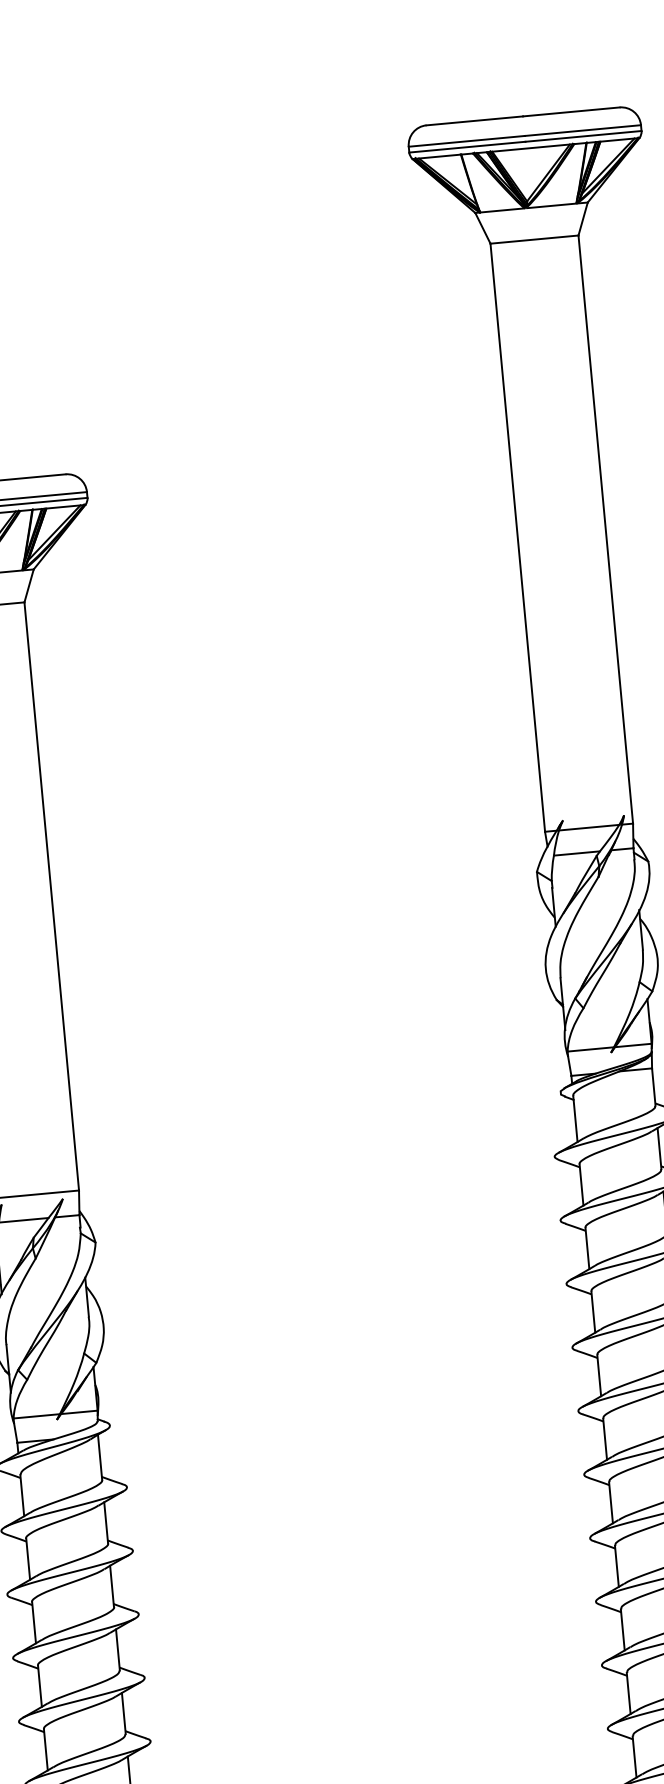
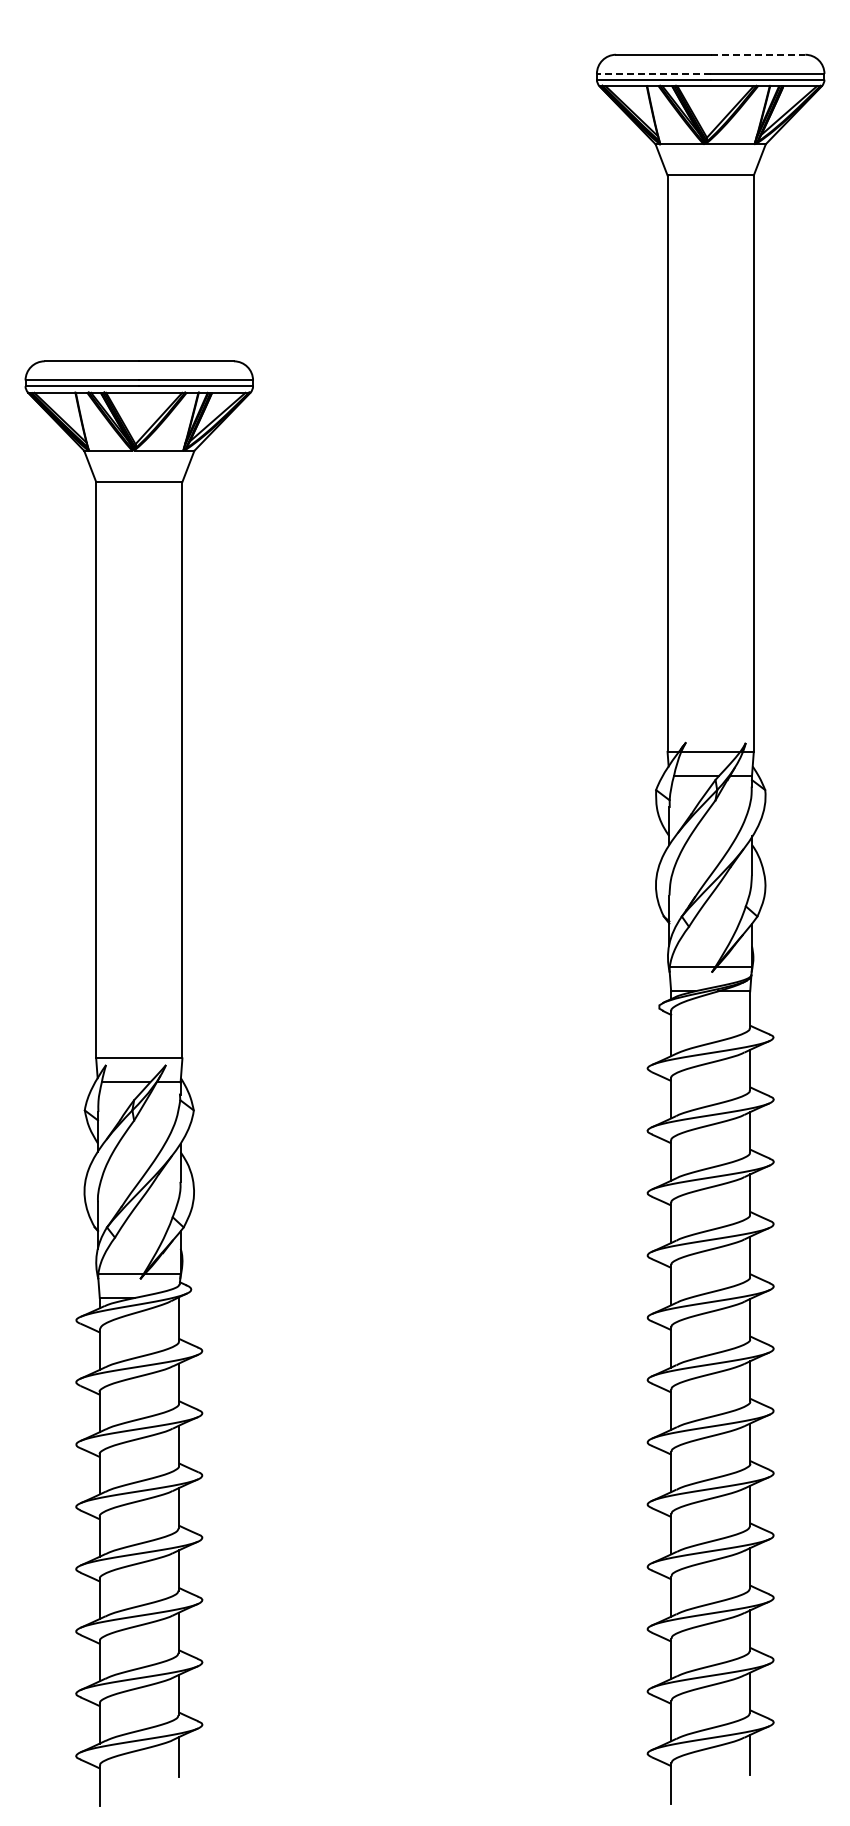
line: (571, 111) -> (758, 54), solid -> dashed
line: (466, 140) -> (653, 73), solid -> dashed

